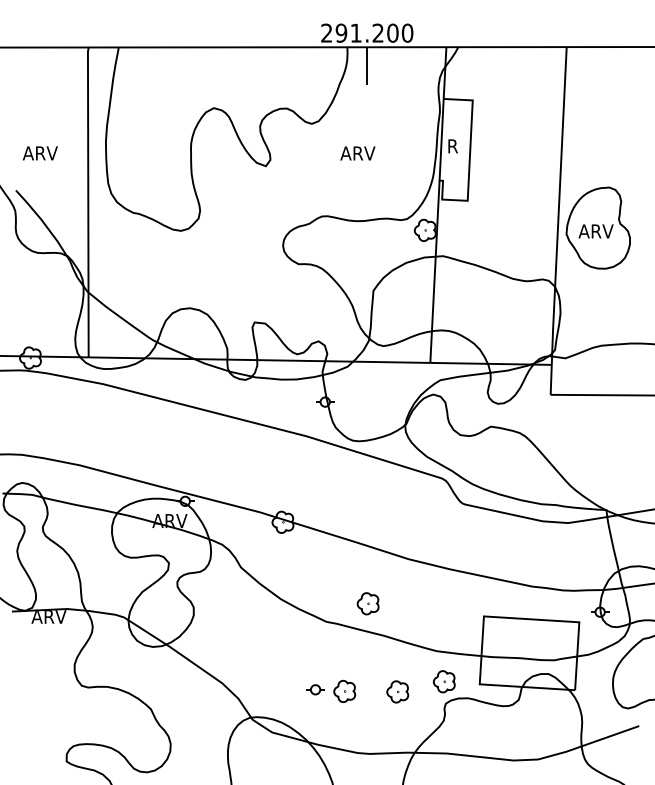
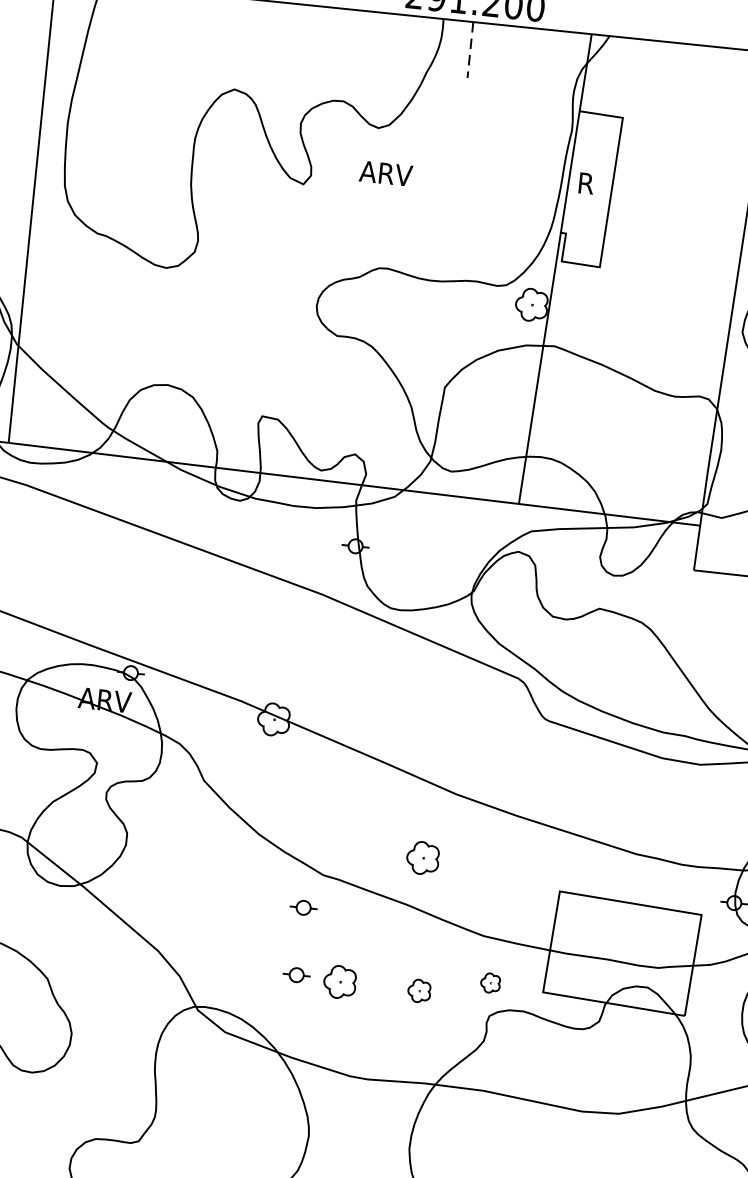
line: (367, 65) -> (470, 49), solid -> dashed
text: (357, 153) -> (385, 173), moved
part: (367, 603) -> (422, 857), moved
part: (315, 644) -> (303, 907), added
part: (444, 681) -> (490, 982), size x0.6
part: (397, 691) -> (418, 990), size x0.7

